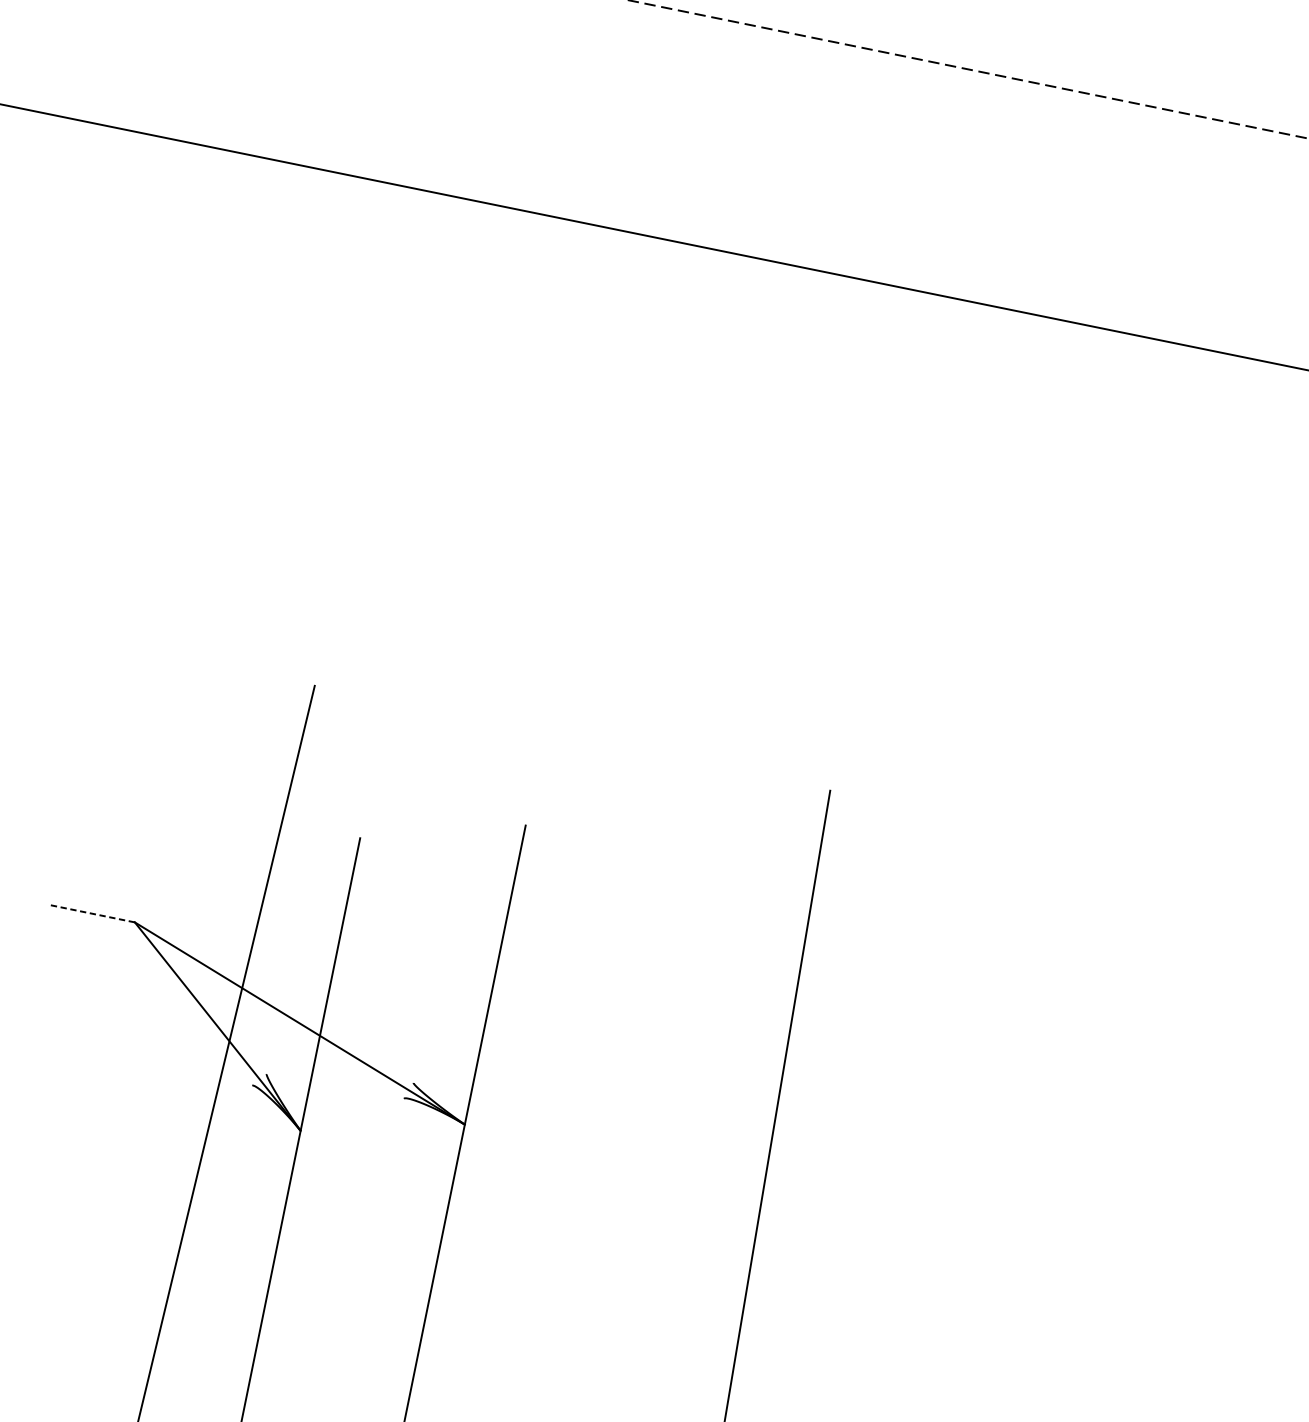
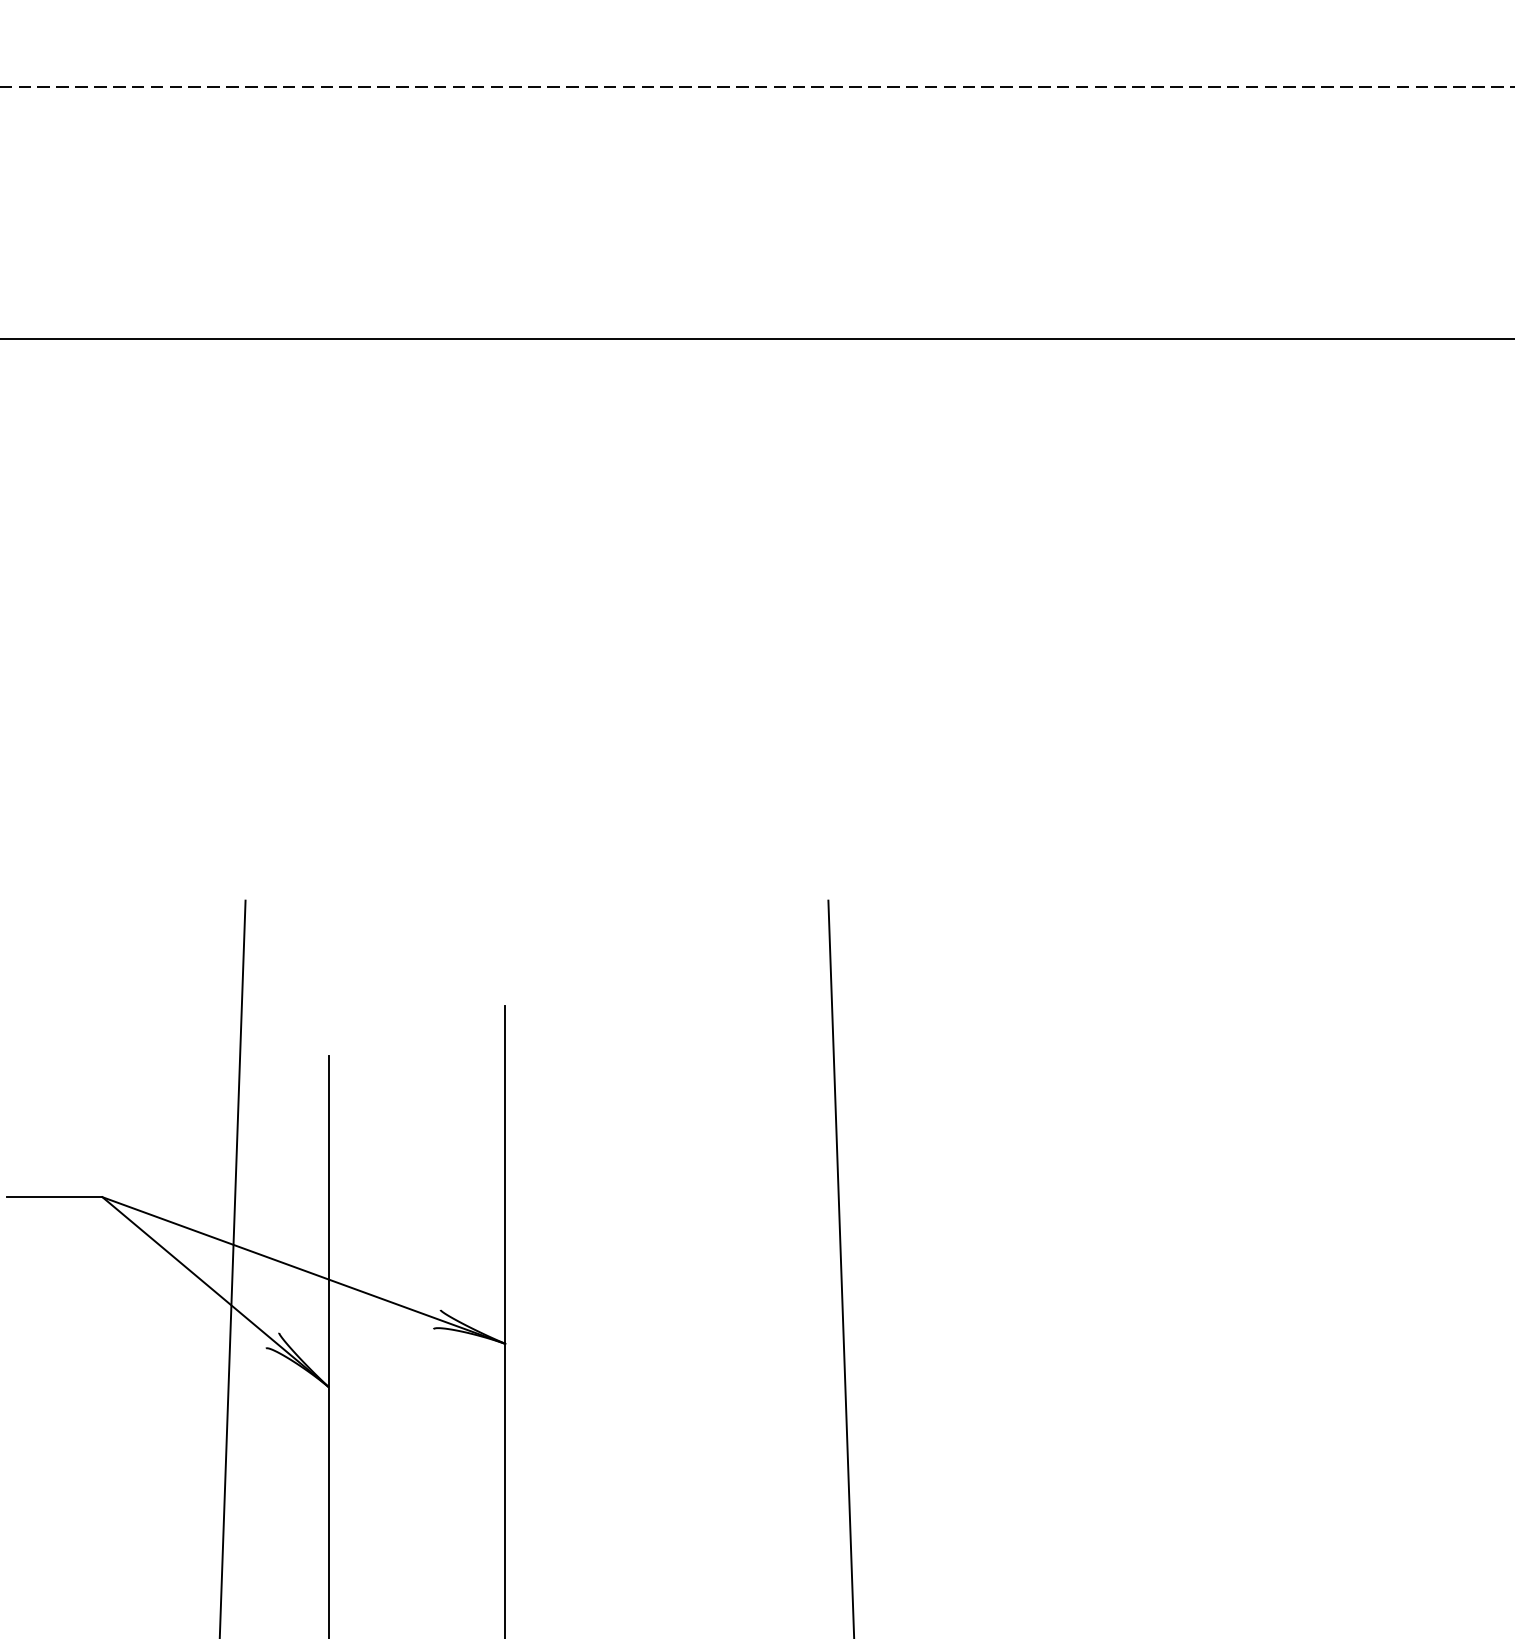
line: (92, 914) -> (54, 1197), dashed -> solid

